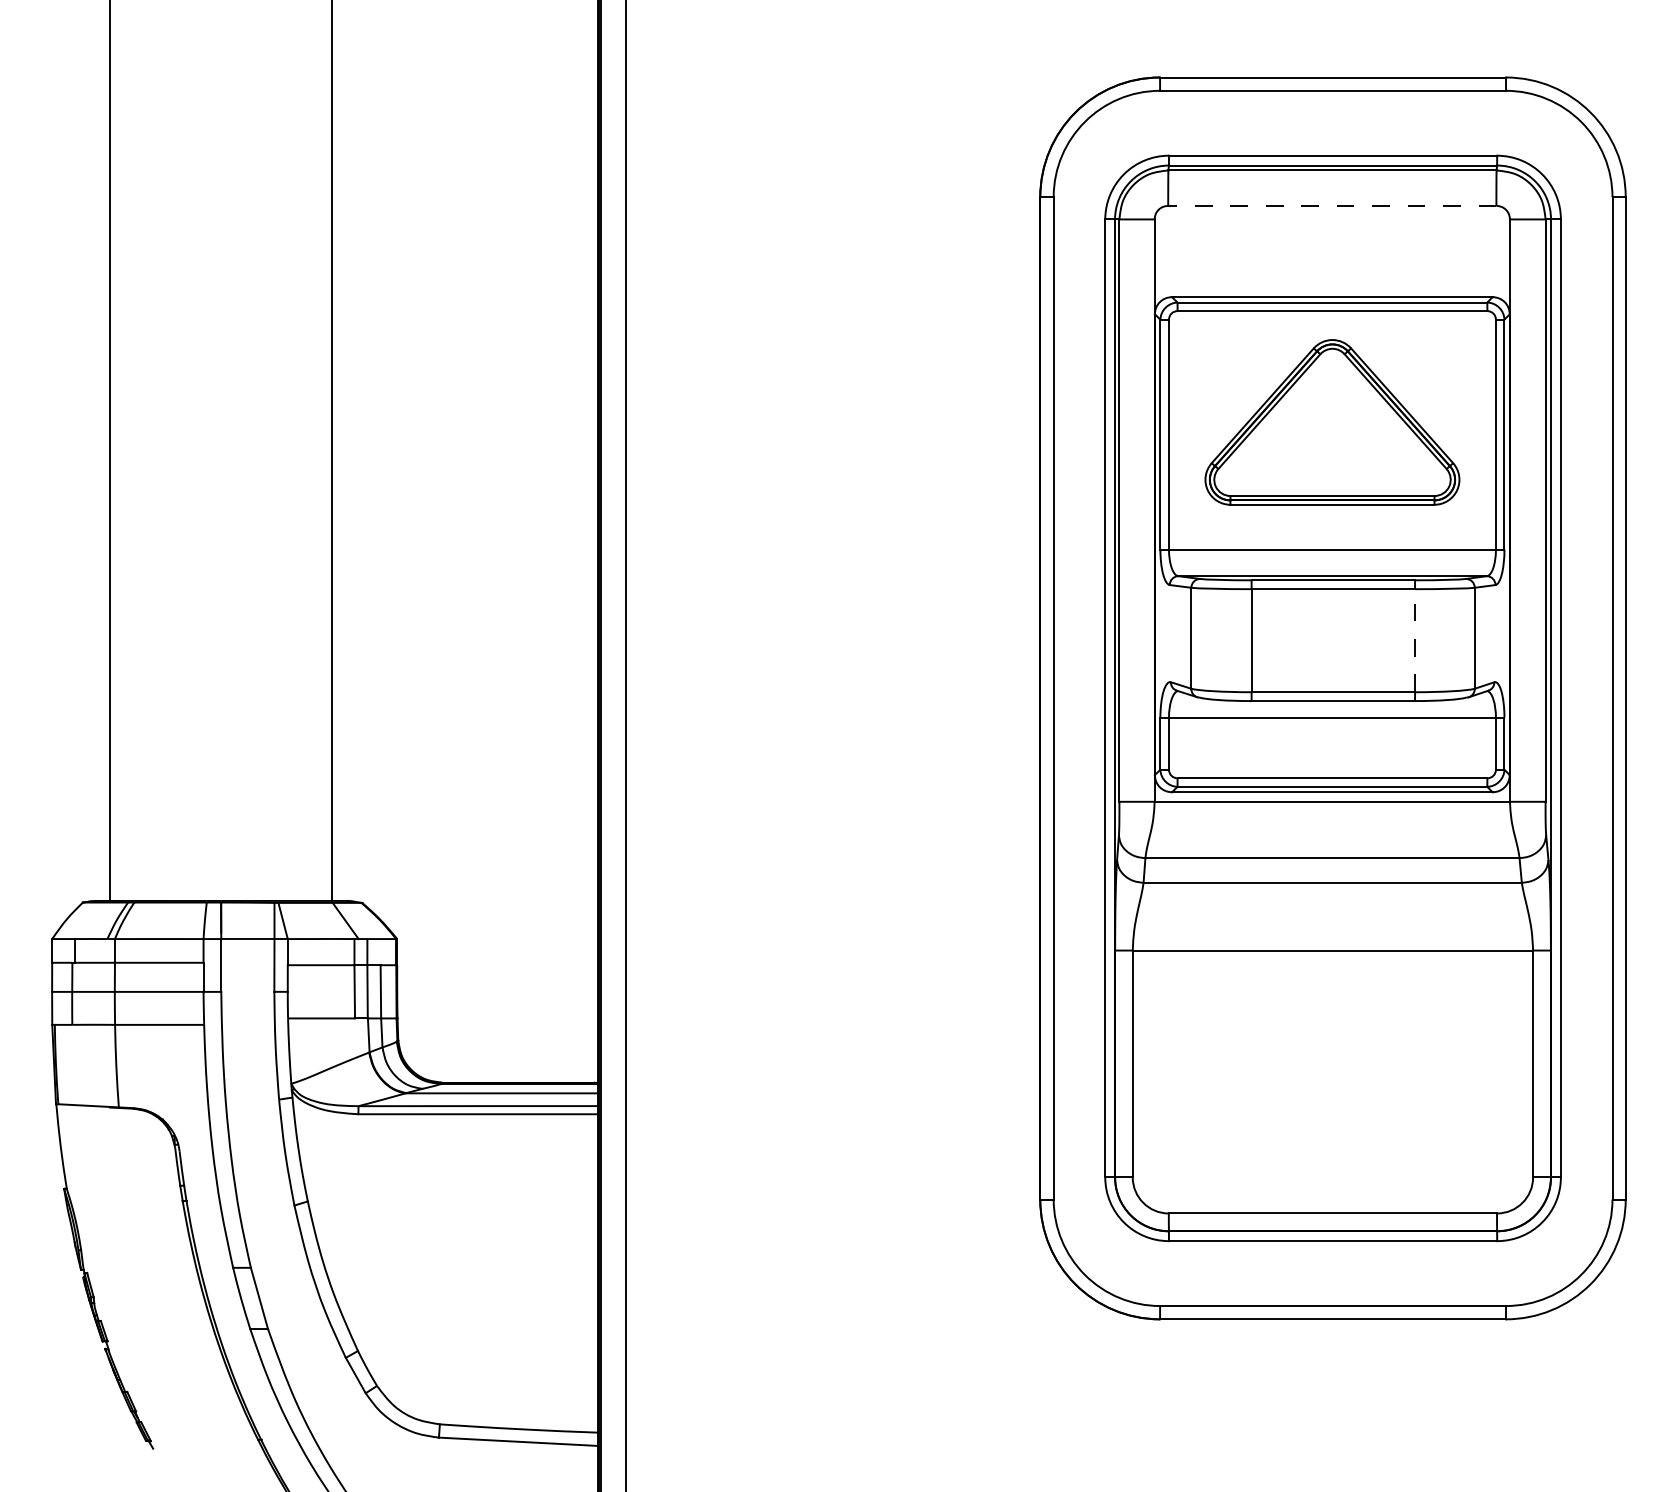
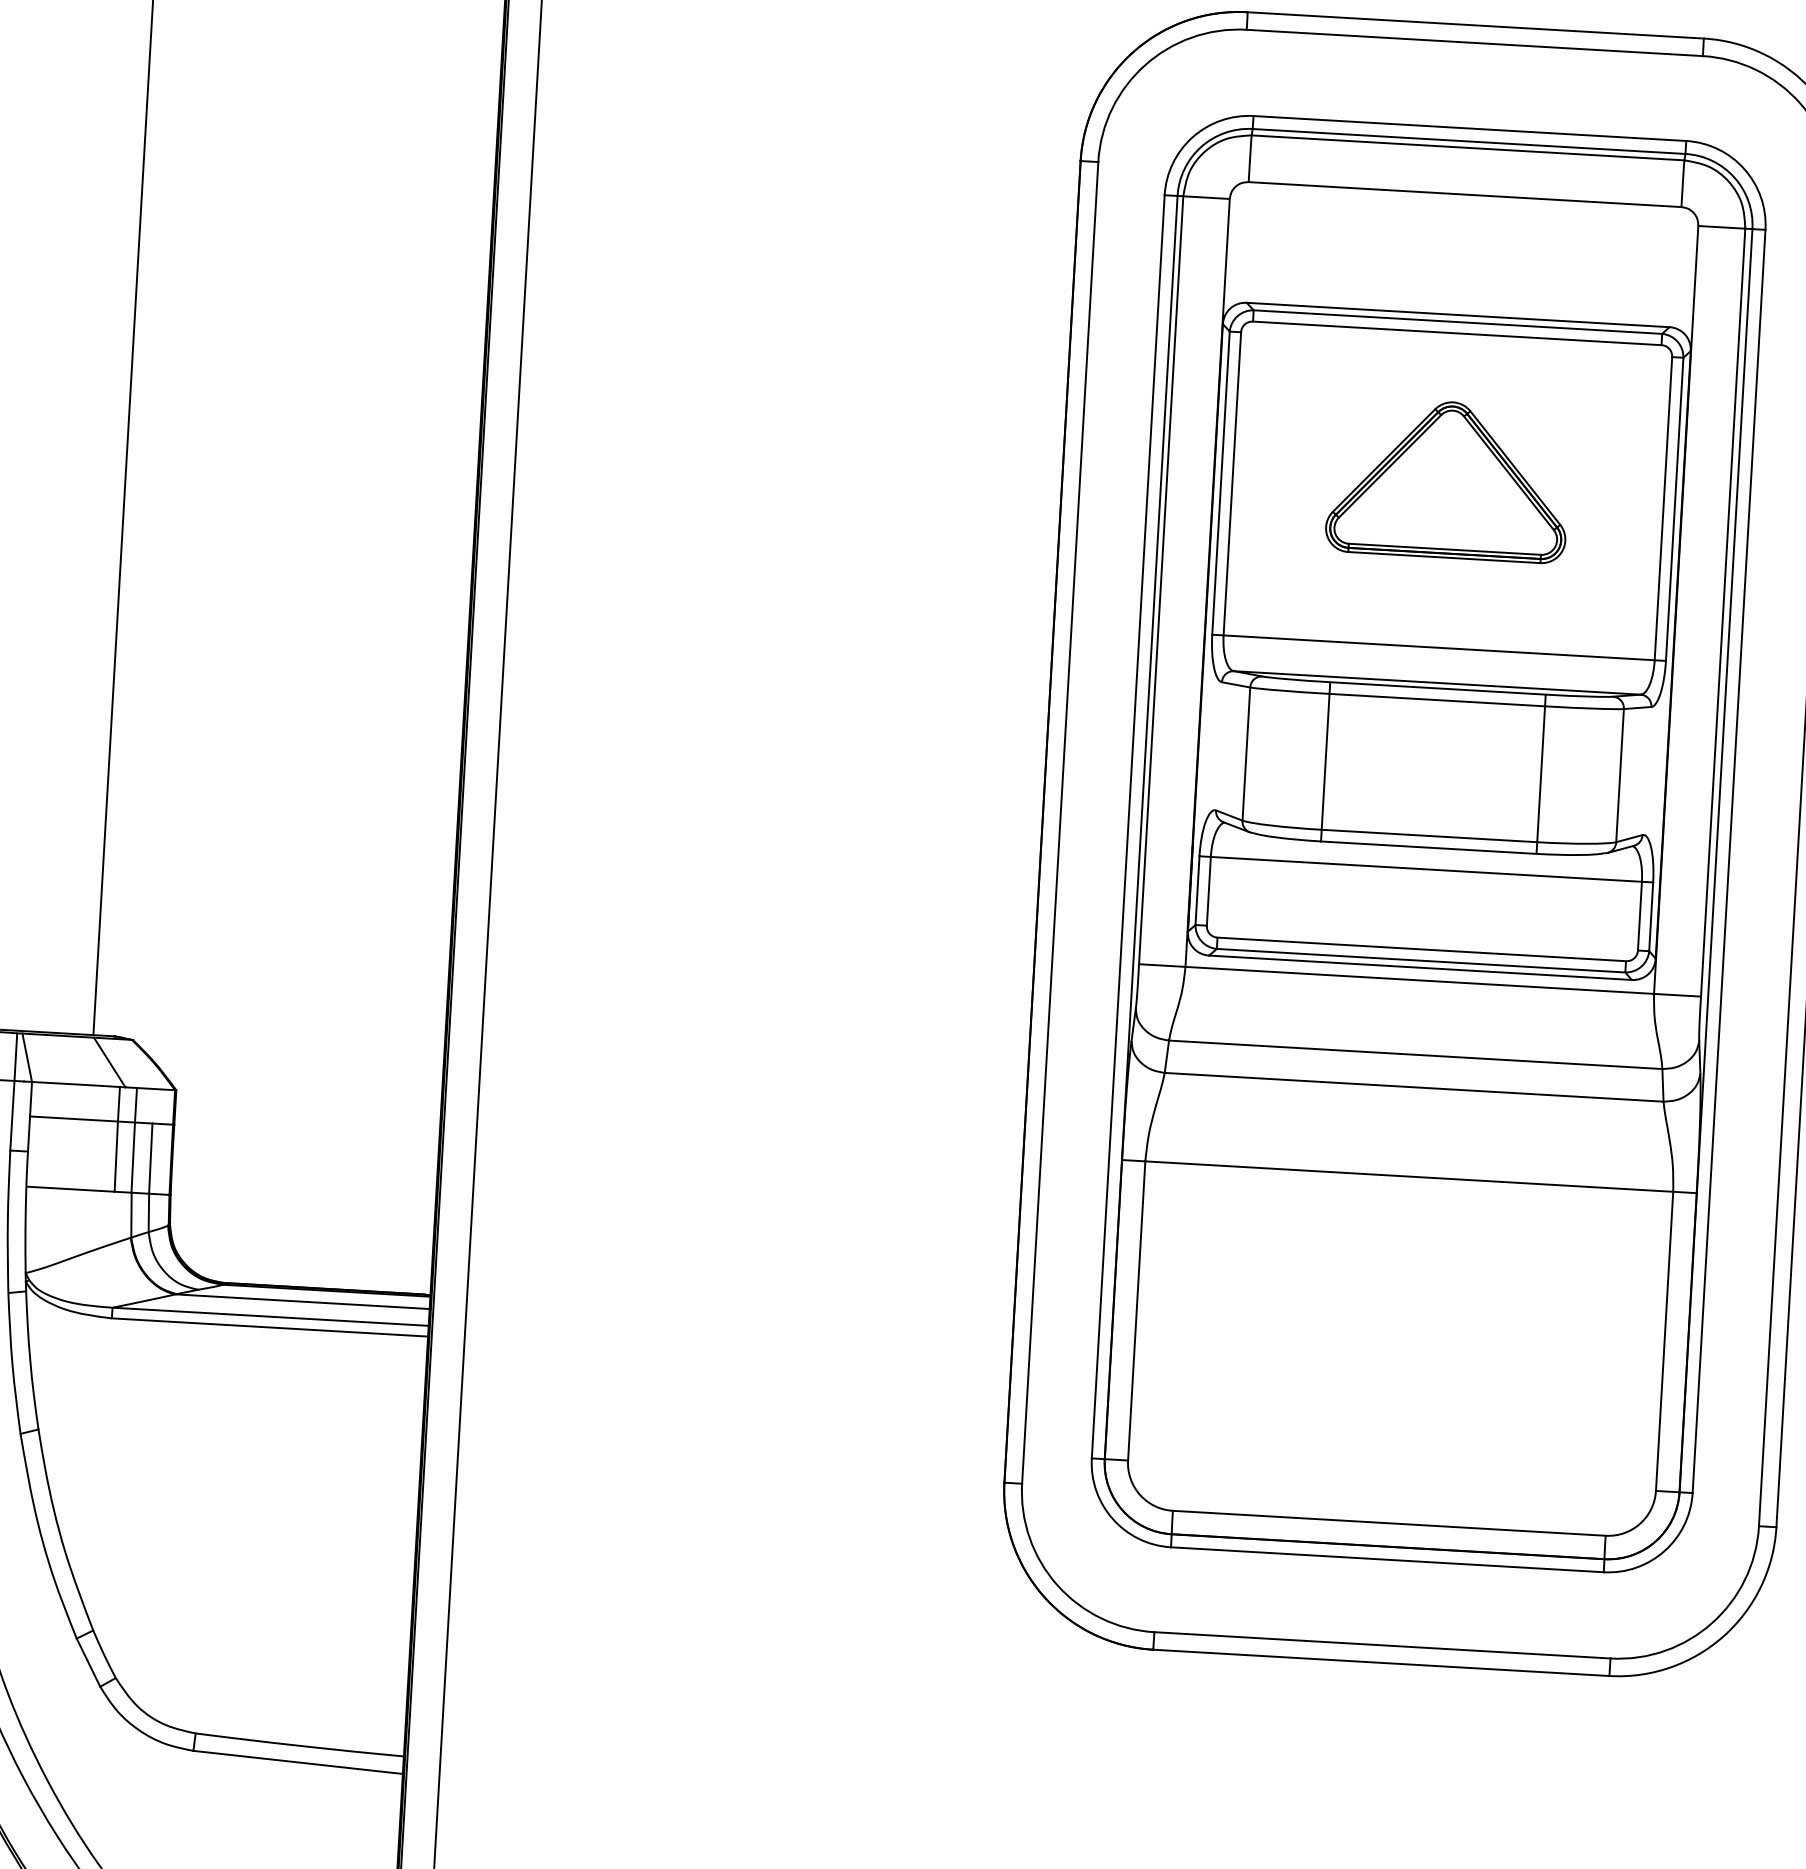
line: (1331, 205) -> (1464, 194), dashed -> solid
part: (1332, 421) -> (1448, 478), size x0.71
line: (1415, 640) -> (1541, 774), dashed -> solid

